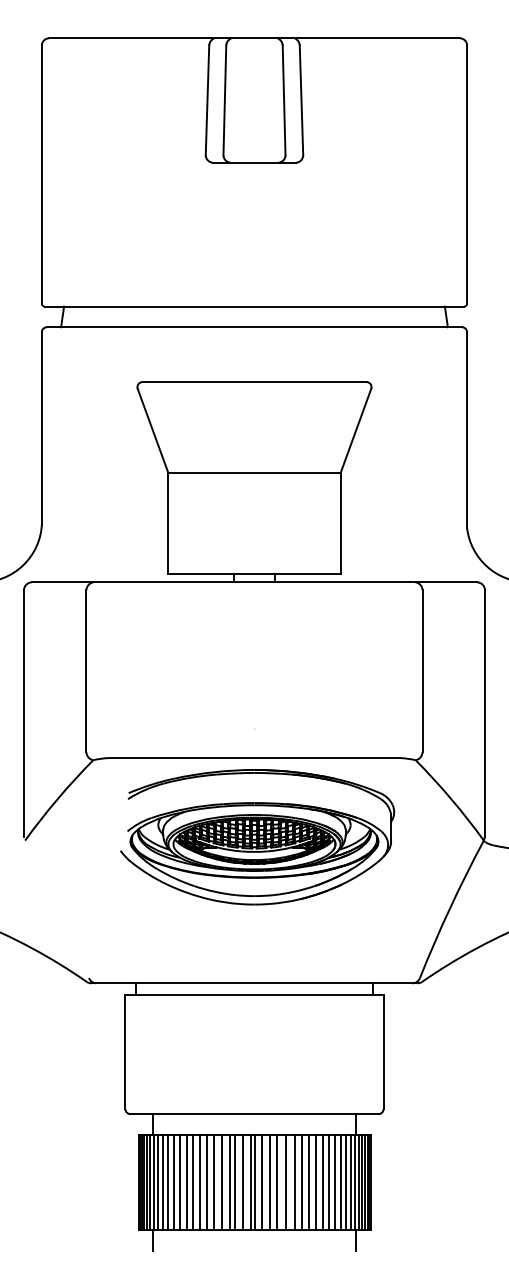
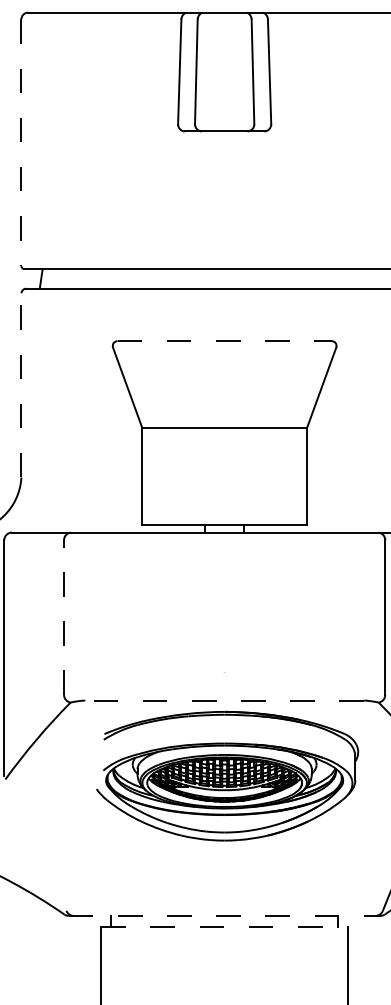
line: (41, 175) -> (21, 143), solid -> dashed
line: (254, 382) -> (224, 341), solid -> dashed
line: (41, 427) -> (21, 384), solid -> dashed
line: (86, 671) -> (64, 617), solid -> dashed
line: (254, 758) -> (224, 700), solid -> dashed
line: (254, 983) -> (224, 916), solid -> dashed
line: (254, 994) -> (224, 926), solid -> dashed

